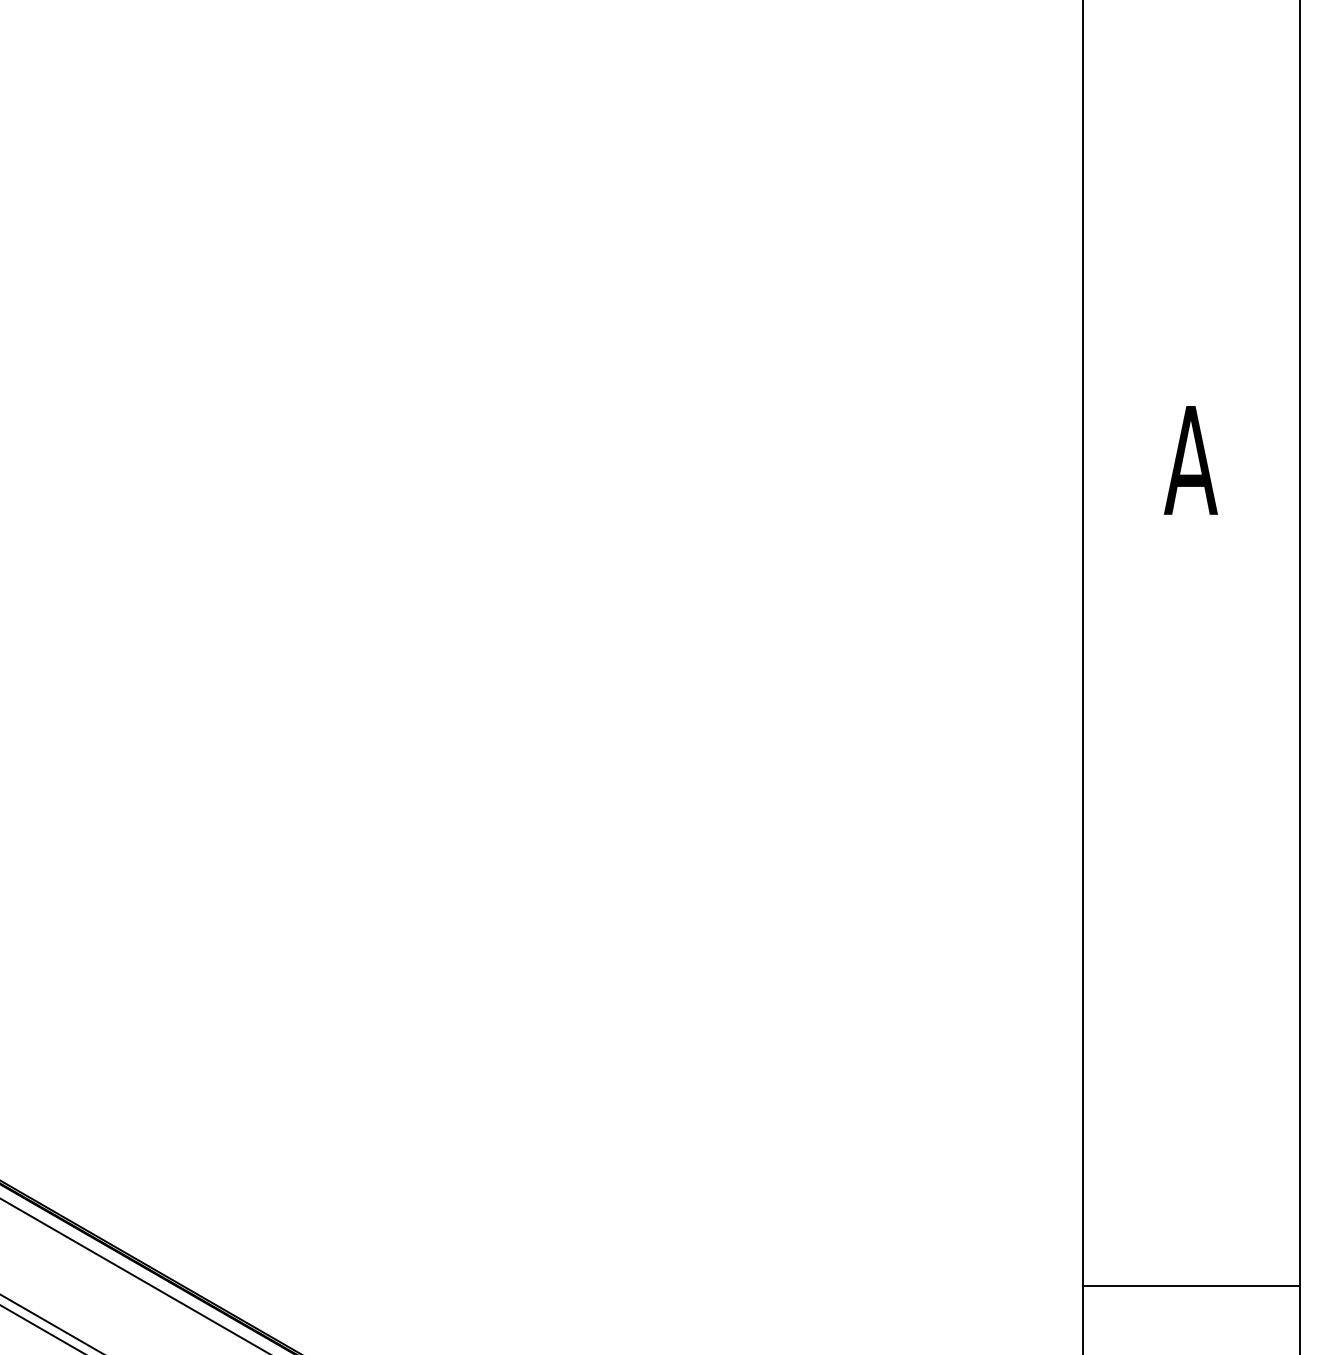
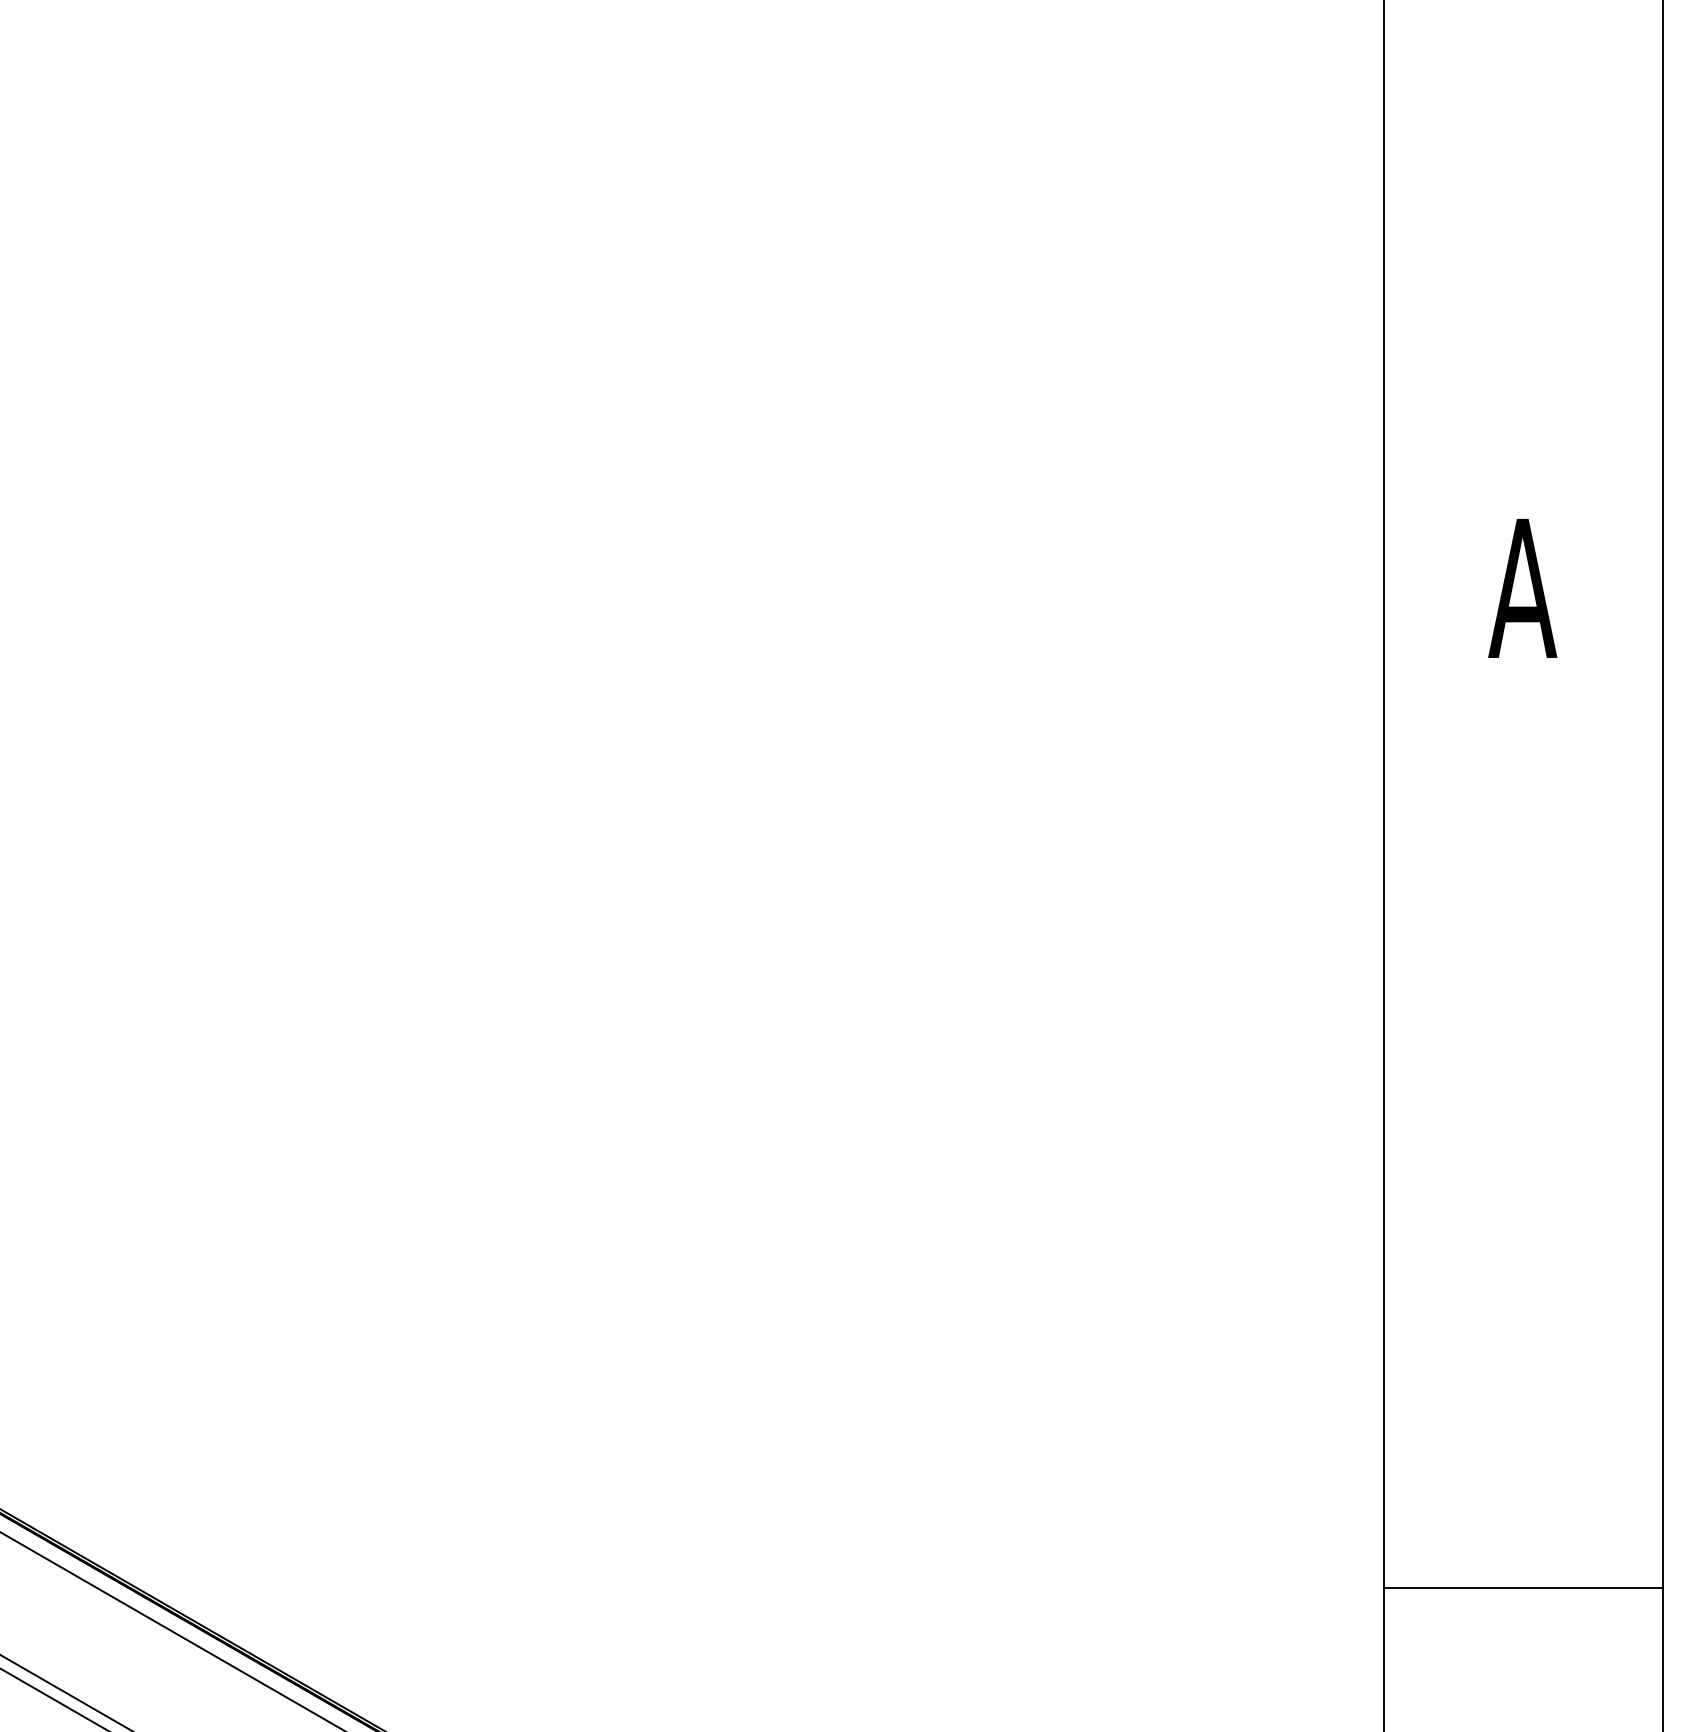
line: (1191, 1286) -> (1523, 1588), moved

